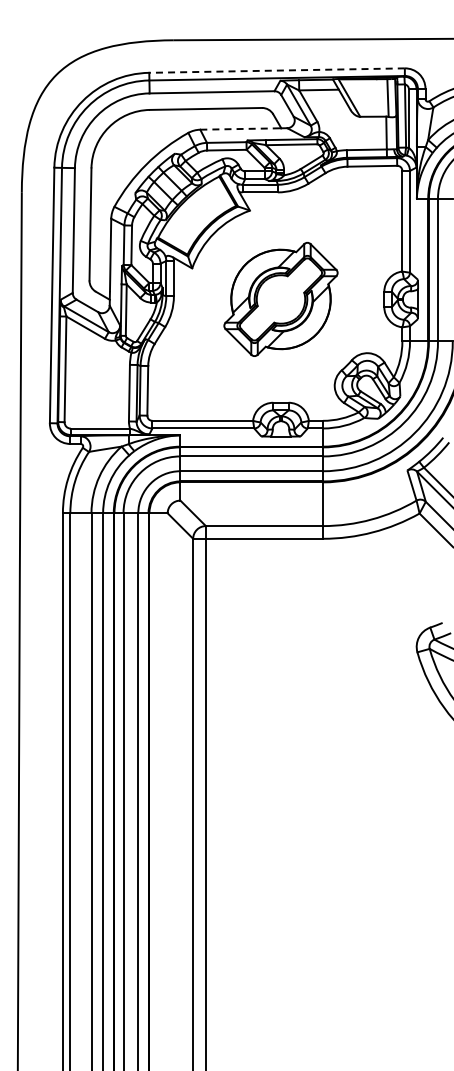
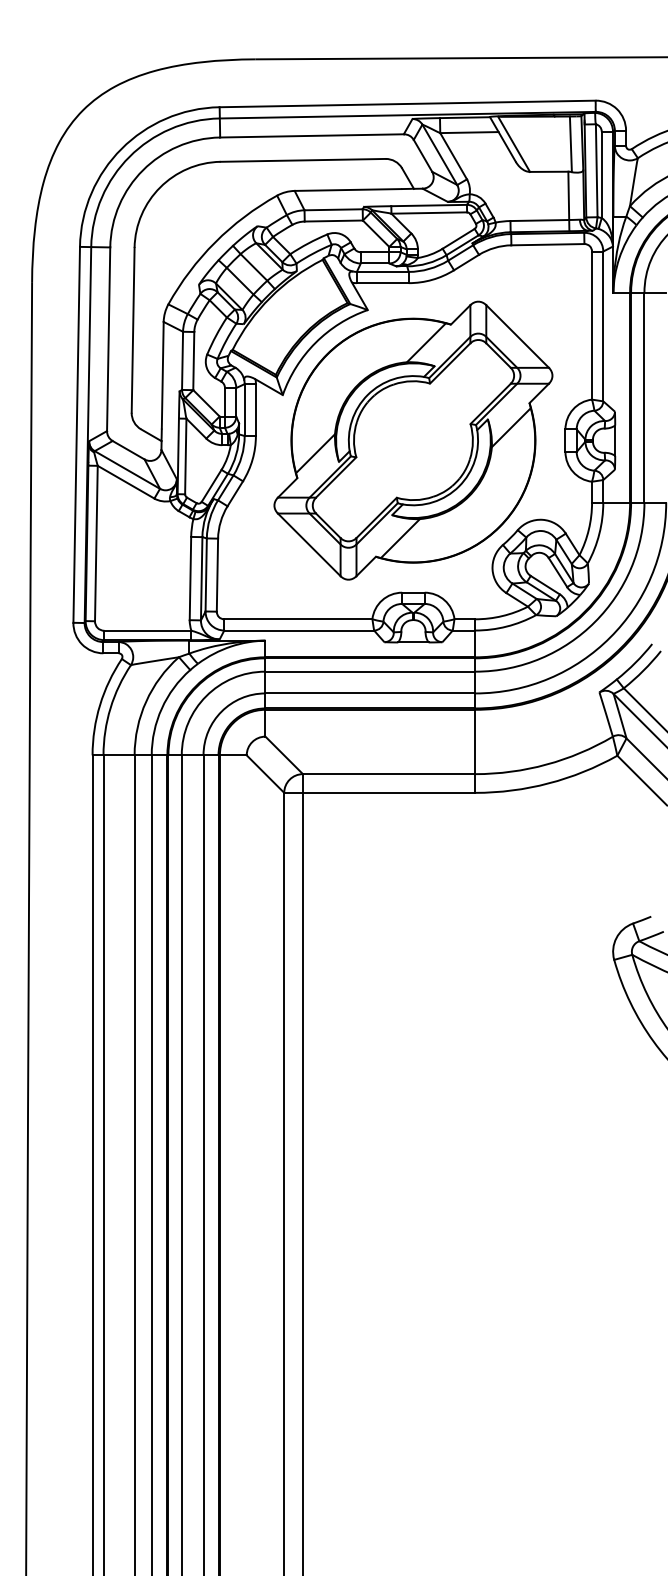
line: (277, 70) -> (408, 103), dashed -> solid
line: (237, 129) -> (349, 190), dashed -> solid
part: (280, 299) -> (412, 440), size x1.67

